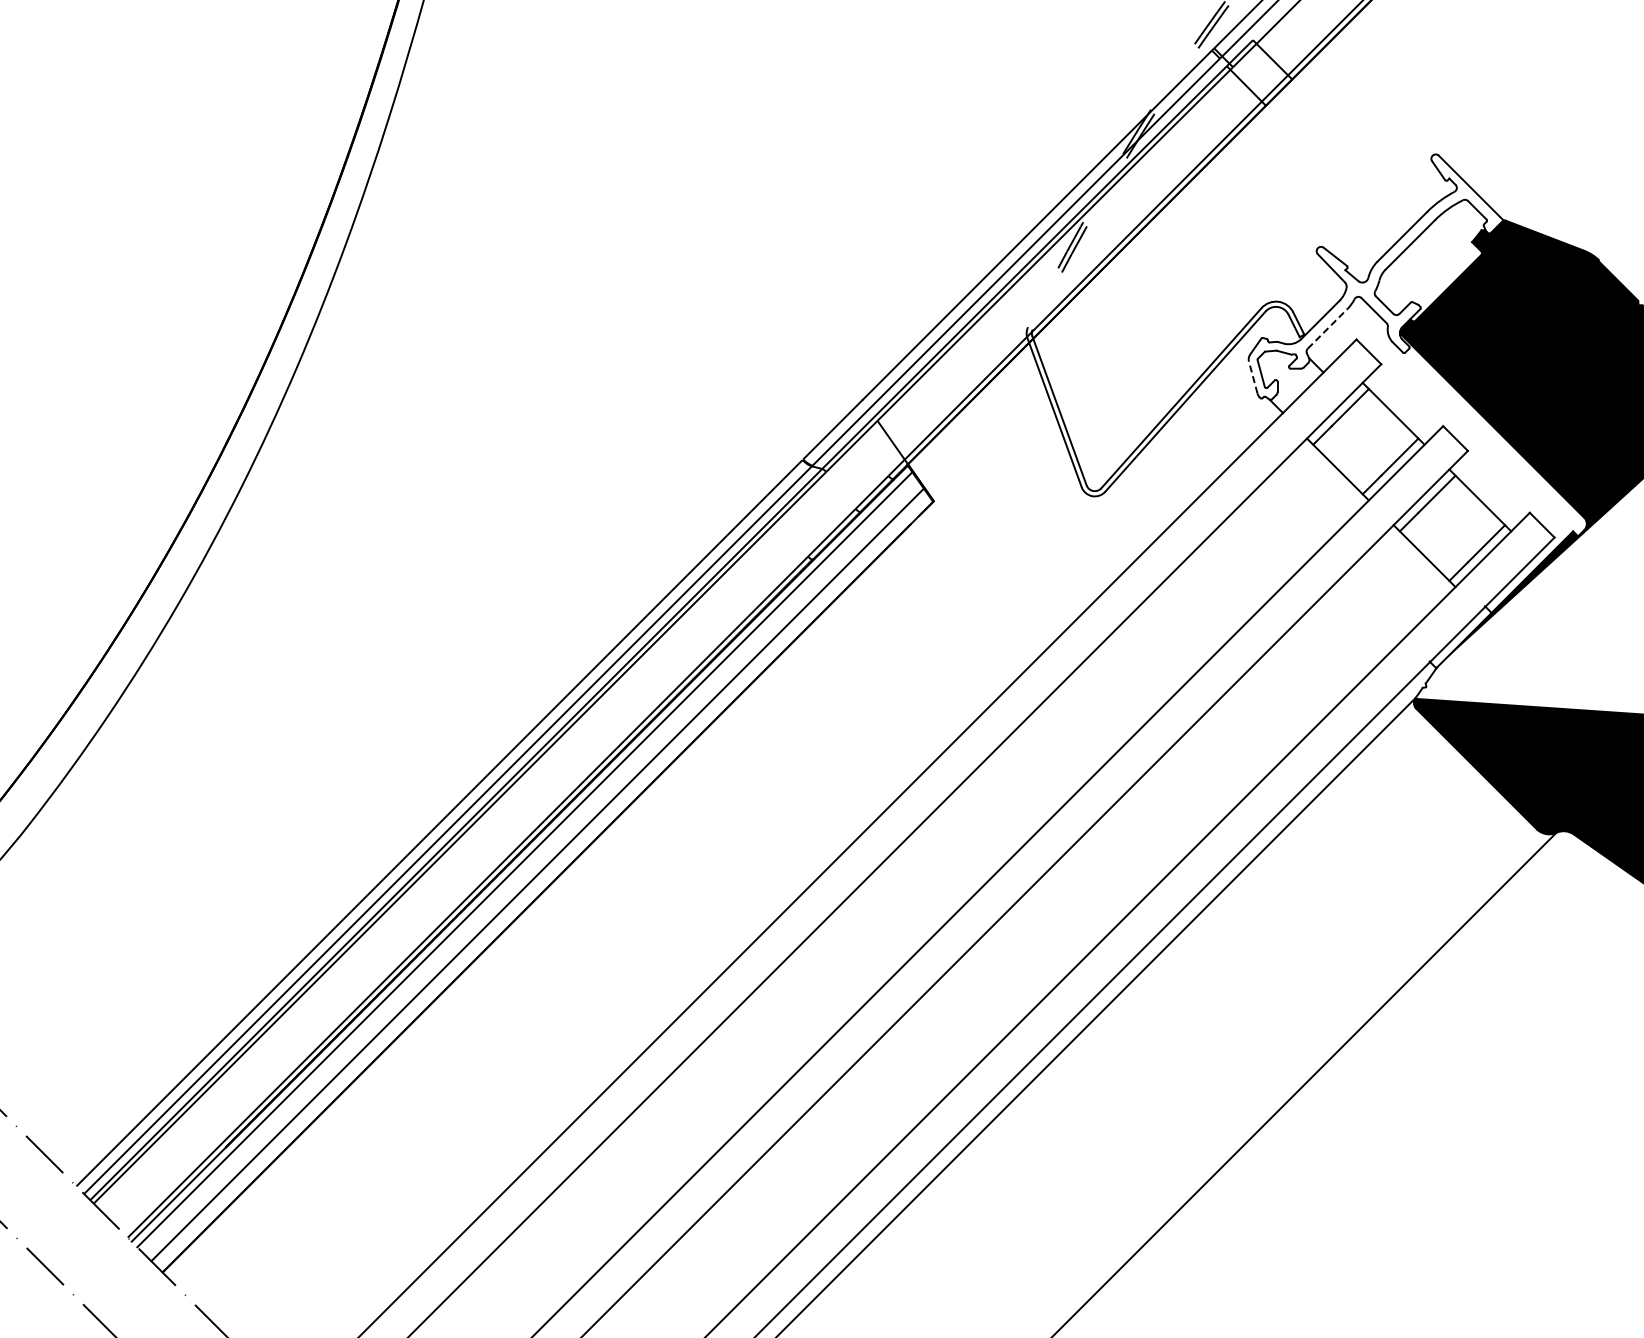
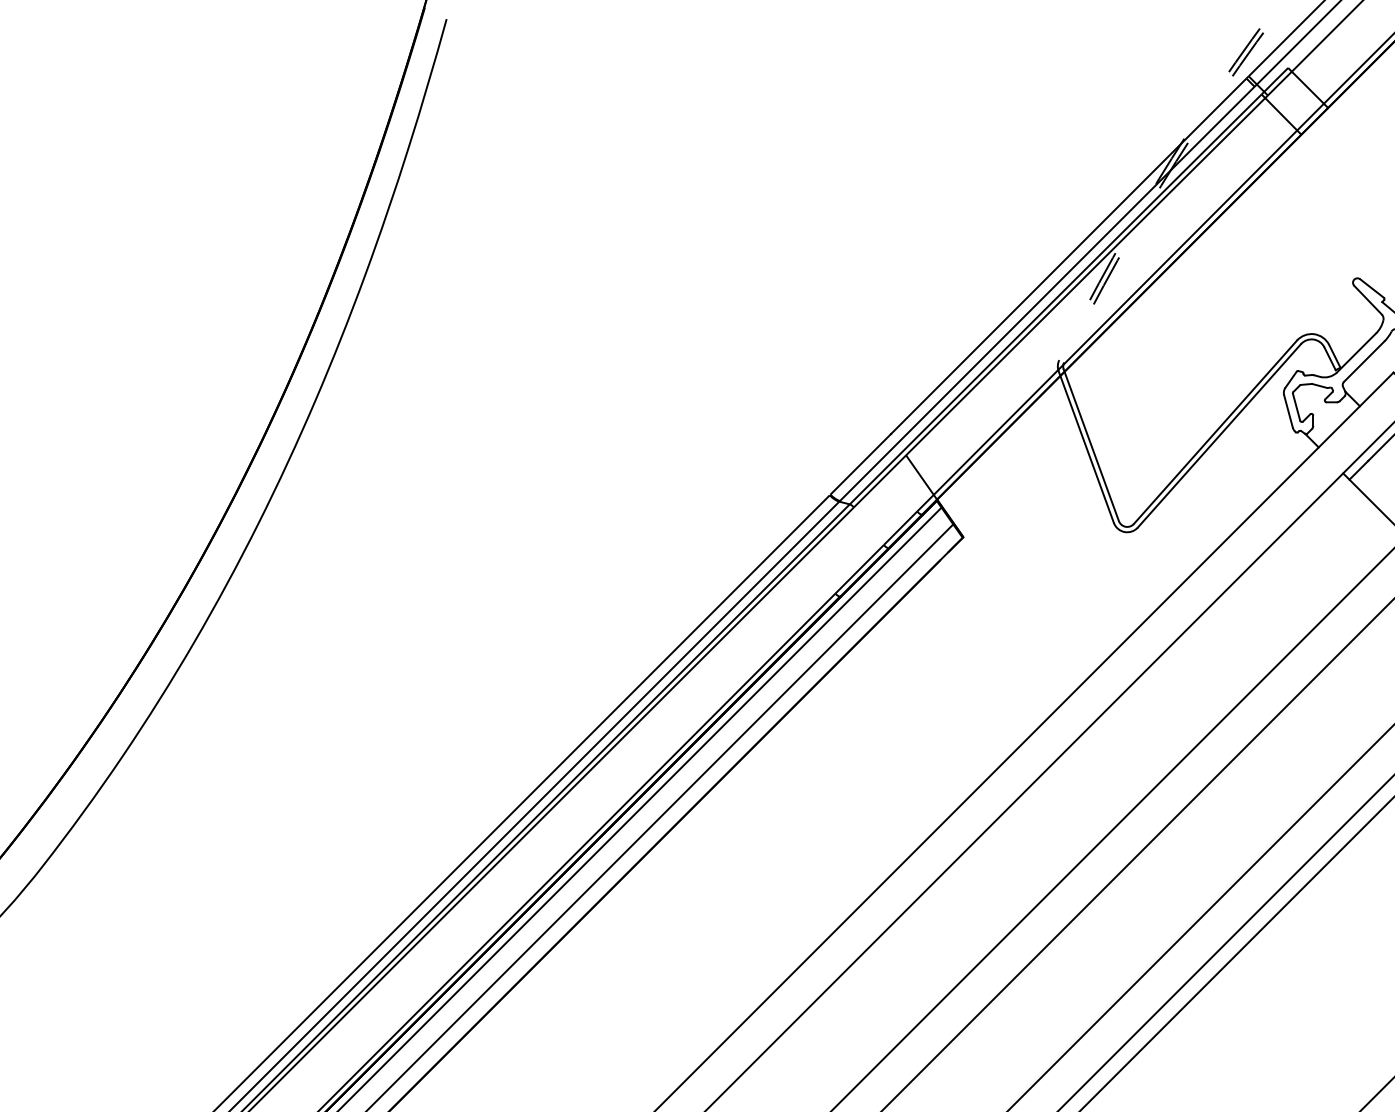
line: (1328, 328) -> (1365, 361), dashed -> solid
line: (1253, 377) -> (1288, 411), dashed -> solid

